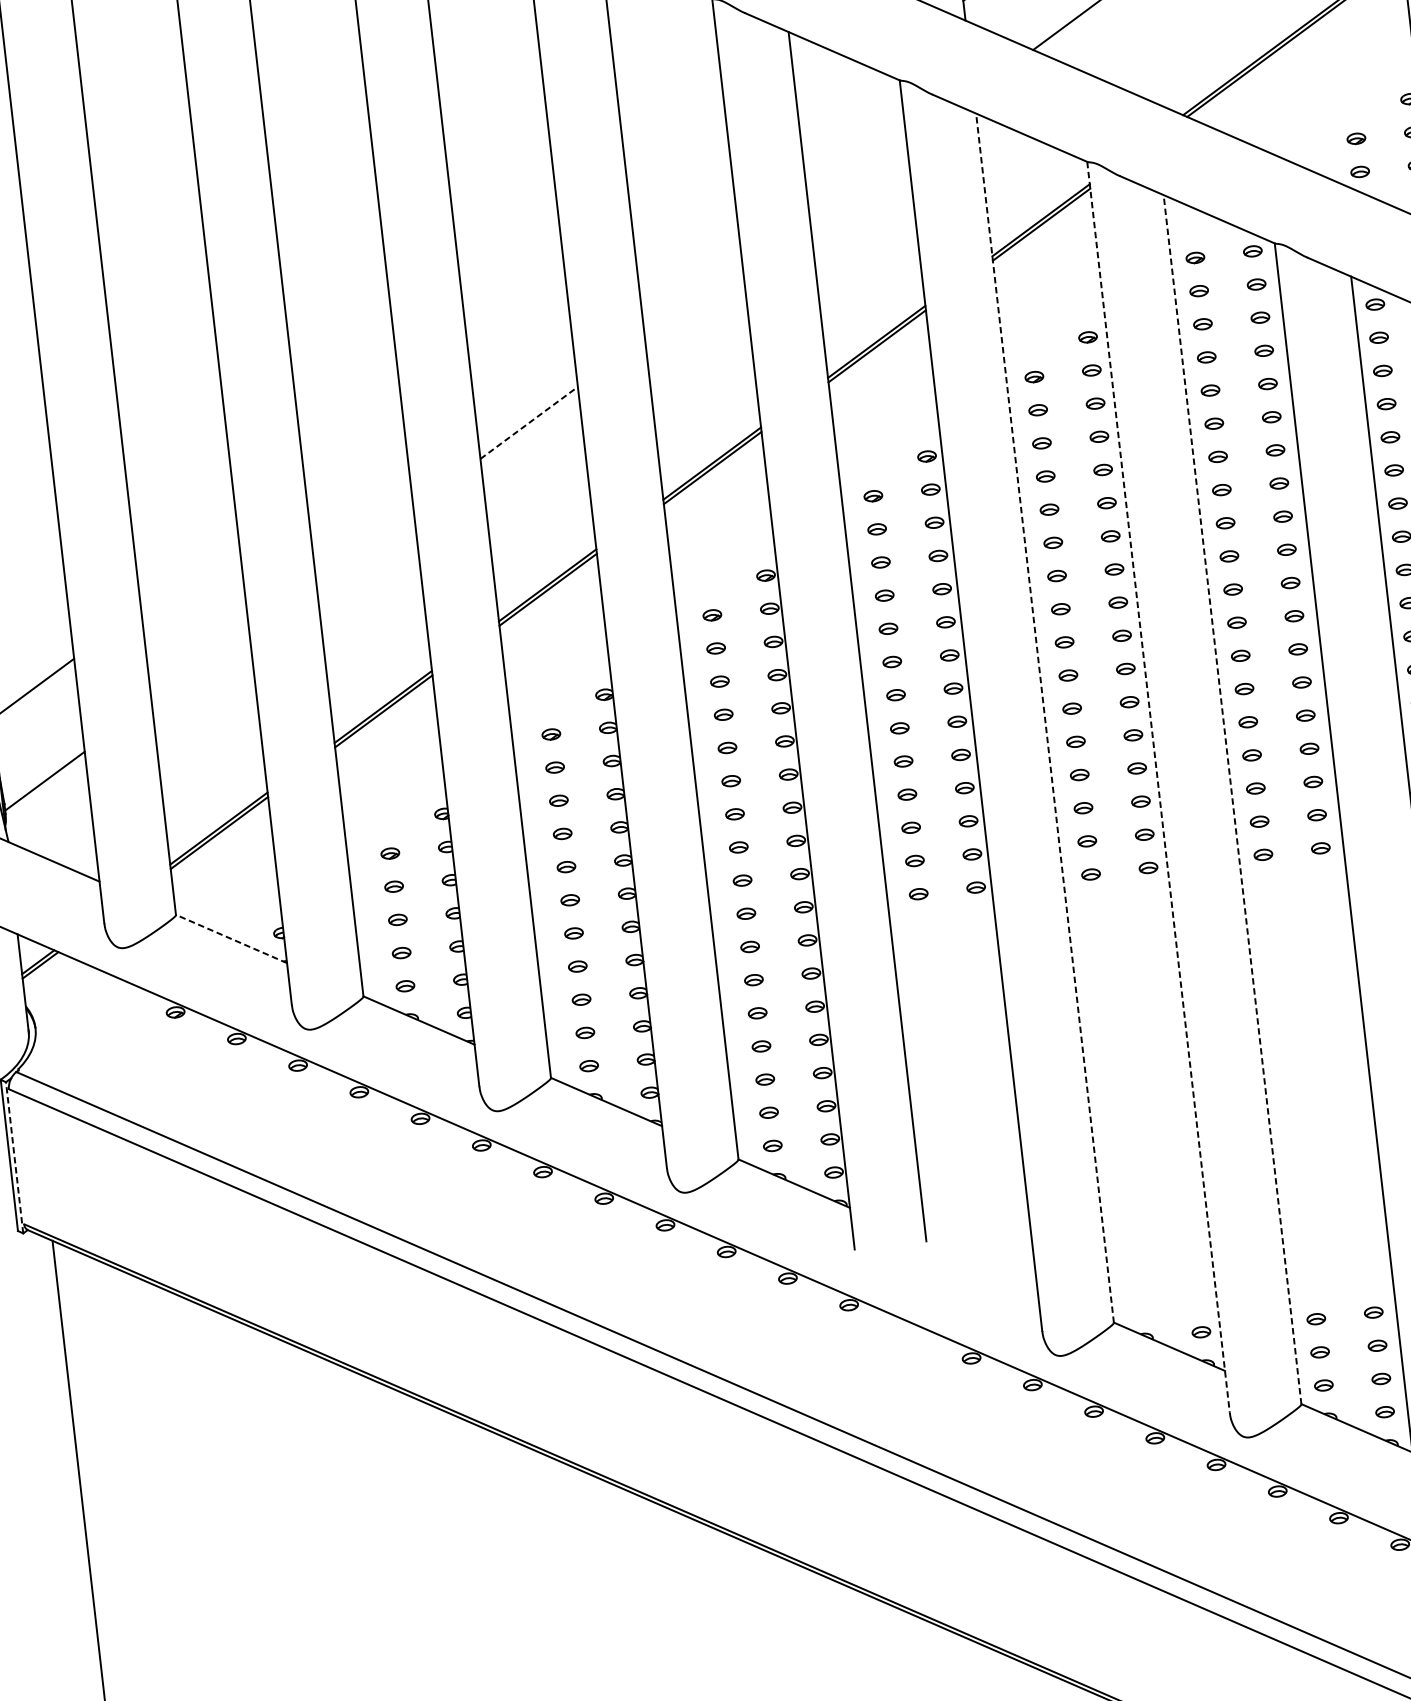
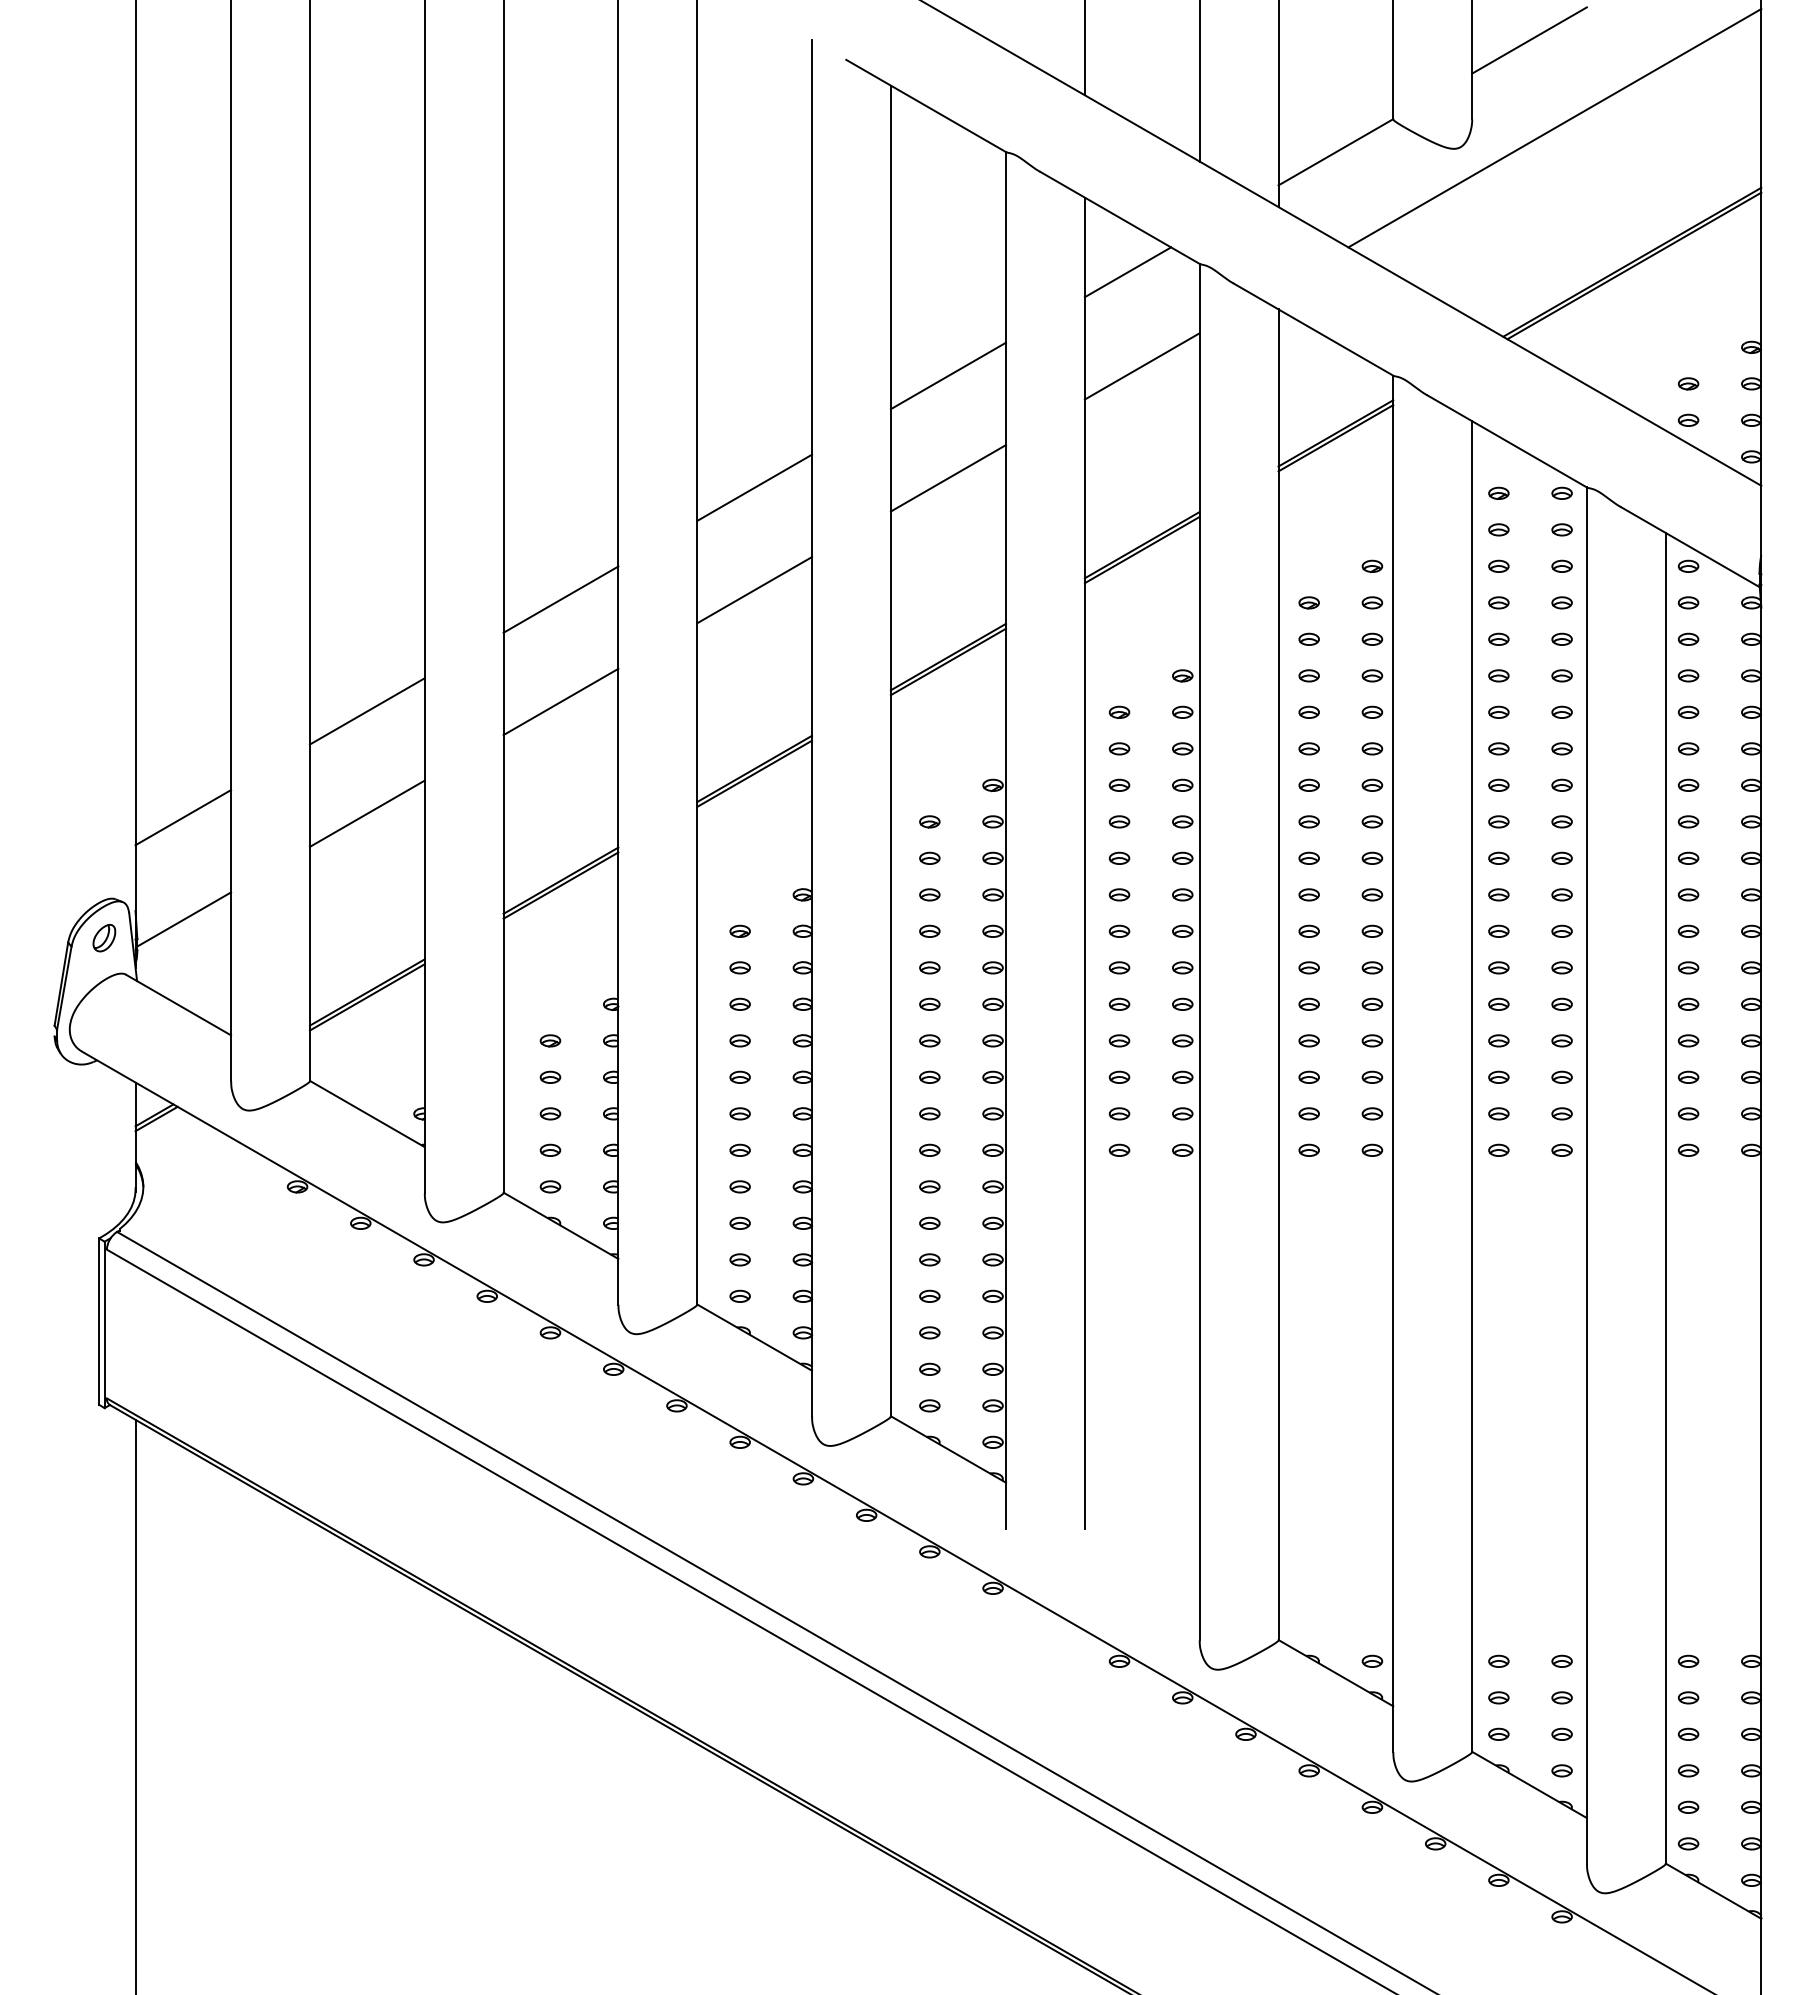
line: (835, 95) -> (1127, 272), added
line: (857, 179) -> (1141, 366), added
line: (683, 207) -> (948, 375), added
line: (693, 301) -> (948, 478), added
line: (518, 329) -> (754, 487), added
line: (529, 422) -> (755, 589), dashed -> solid
line: (353, 451) -> (560, 599), added
line: (364, 544) -> (560, 701), added
line: (189, 573) -> (366, 711), added
line: (199, 666) -> (366, 813), added
line: (1044, 717) -> (1278, 974), dashed -> solid
line: (1158, 787) -> (1393, 1064), dashed -> solid
line: (1232, 799) -> (1472, 1086), dashed -> solid
line: (230, 938) -> (366, 1113), dashed -> solid
line: (14, 1157) -> (104, 1324), dashed -> solid

